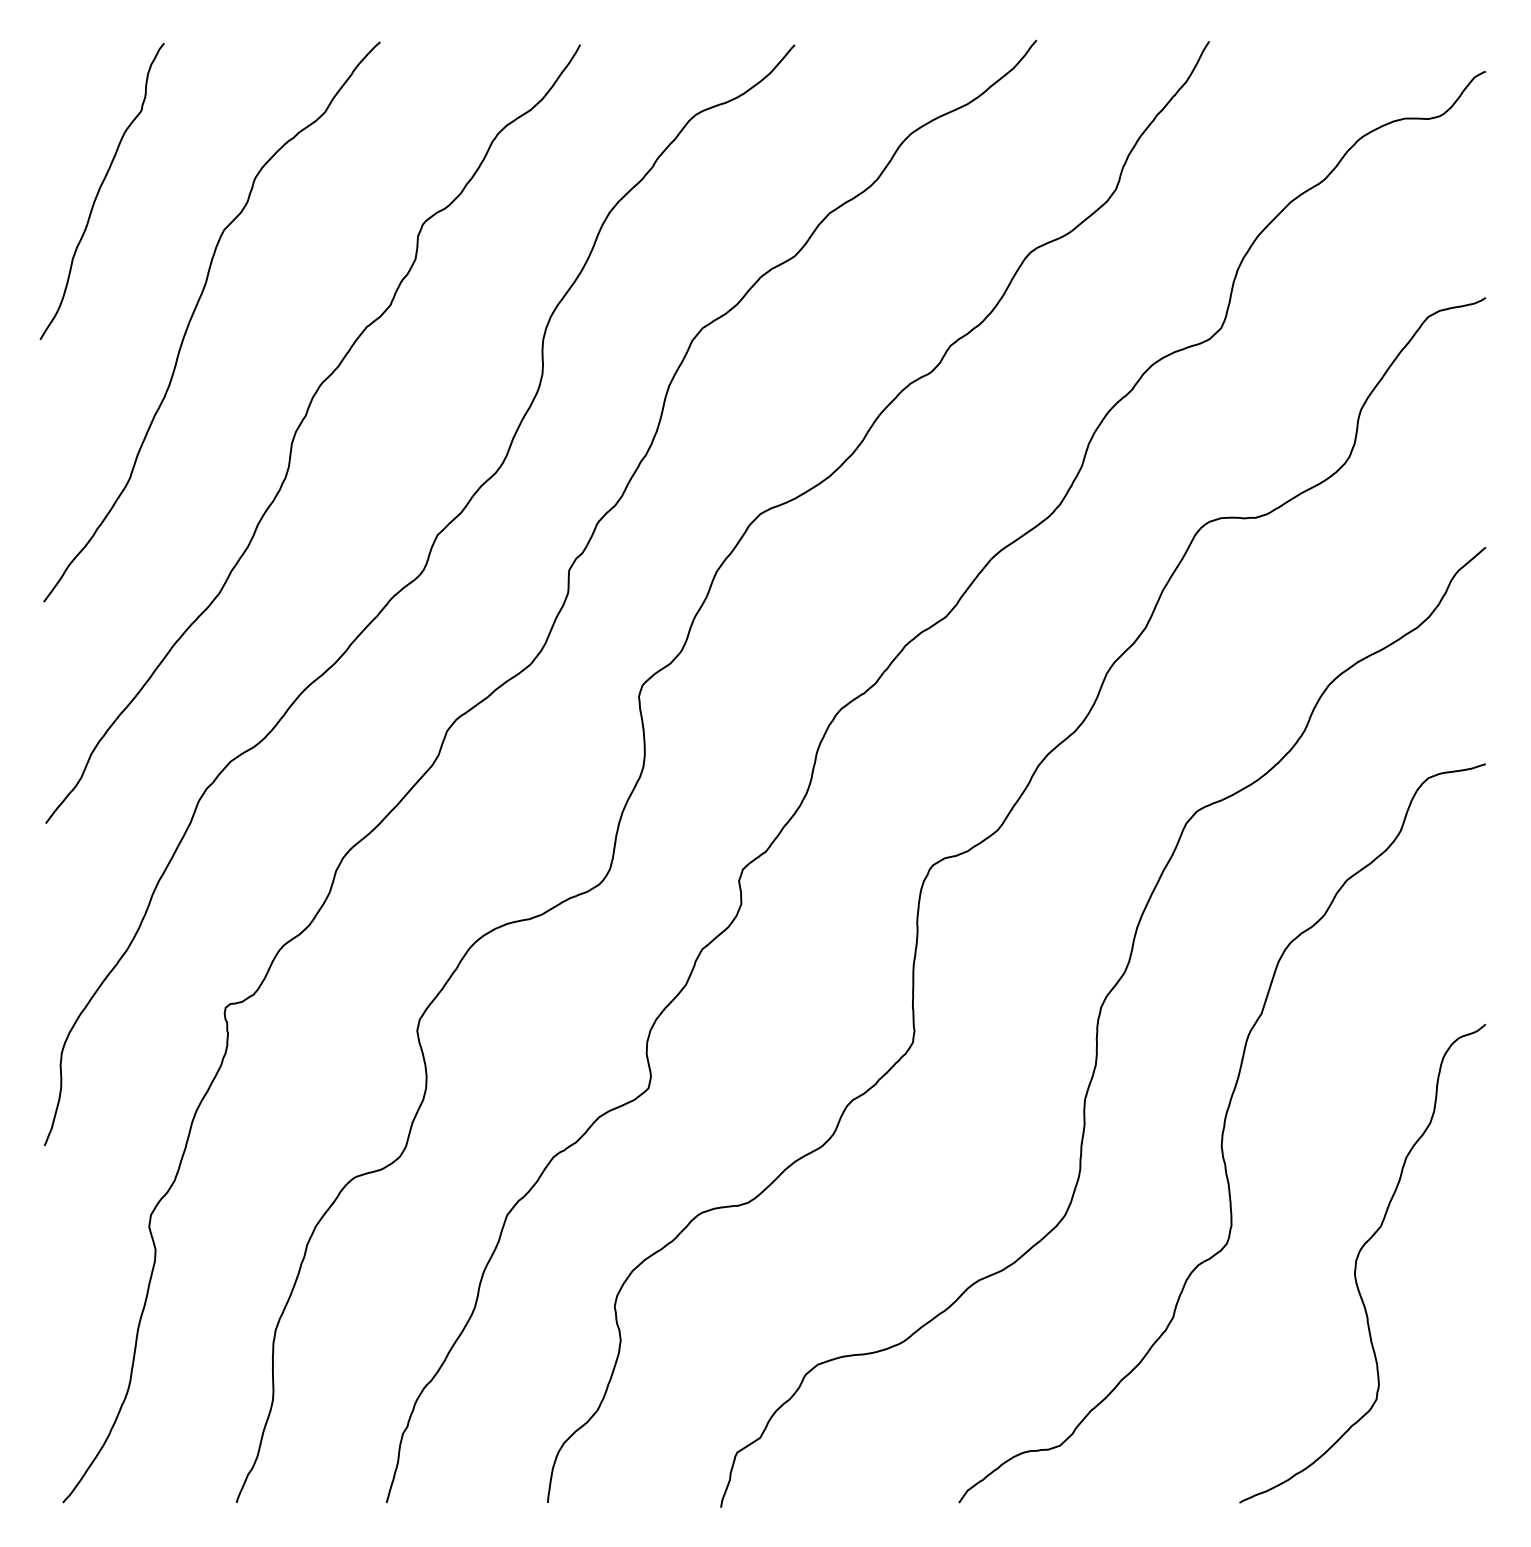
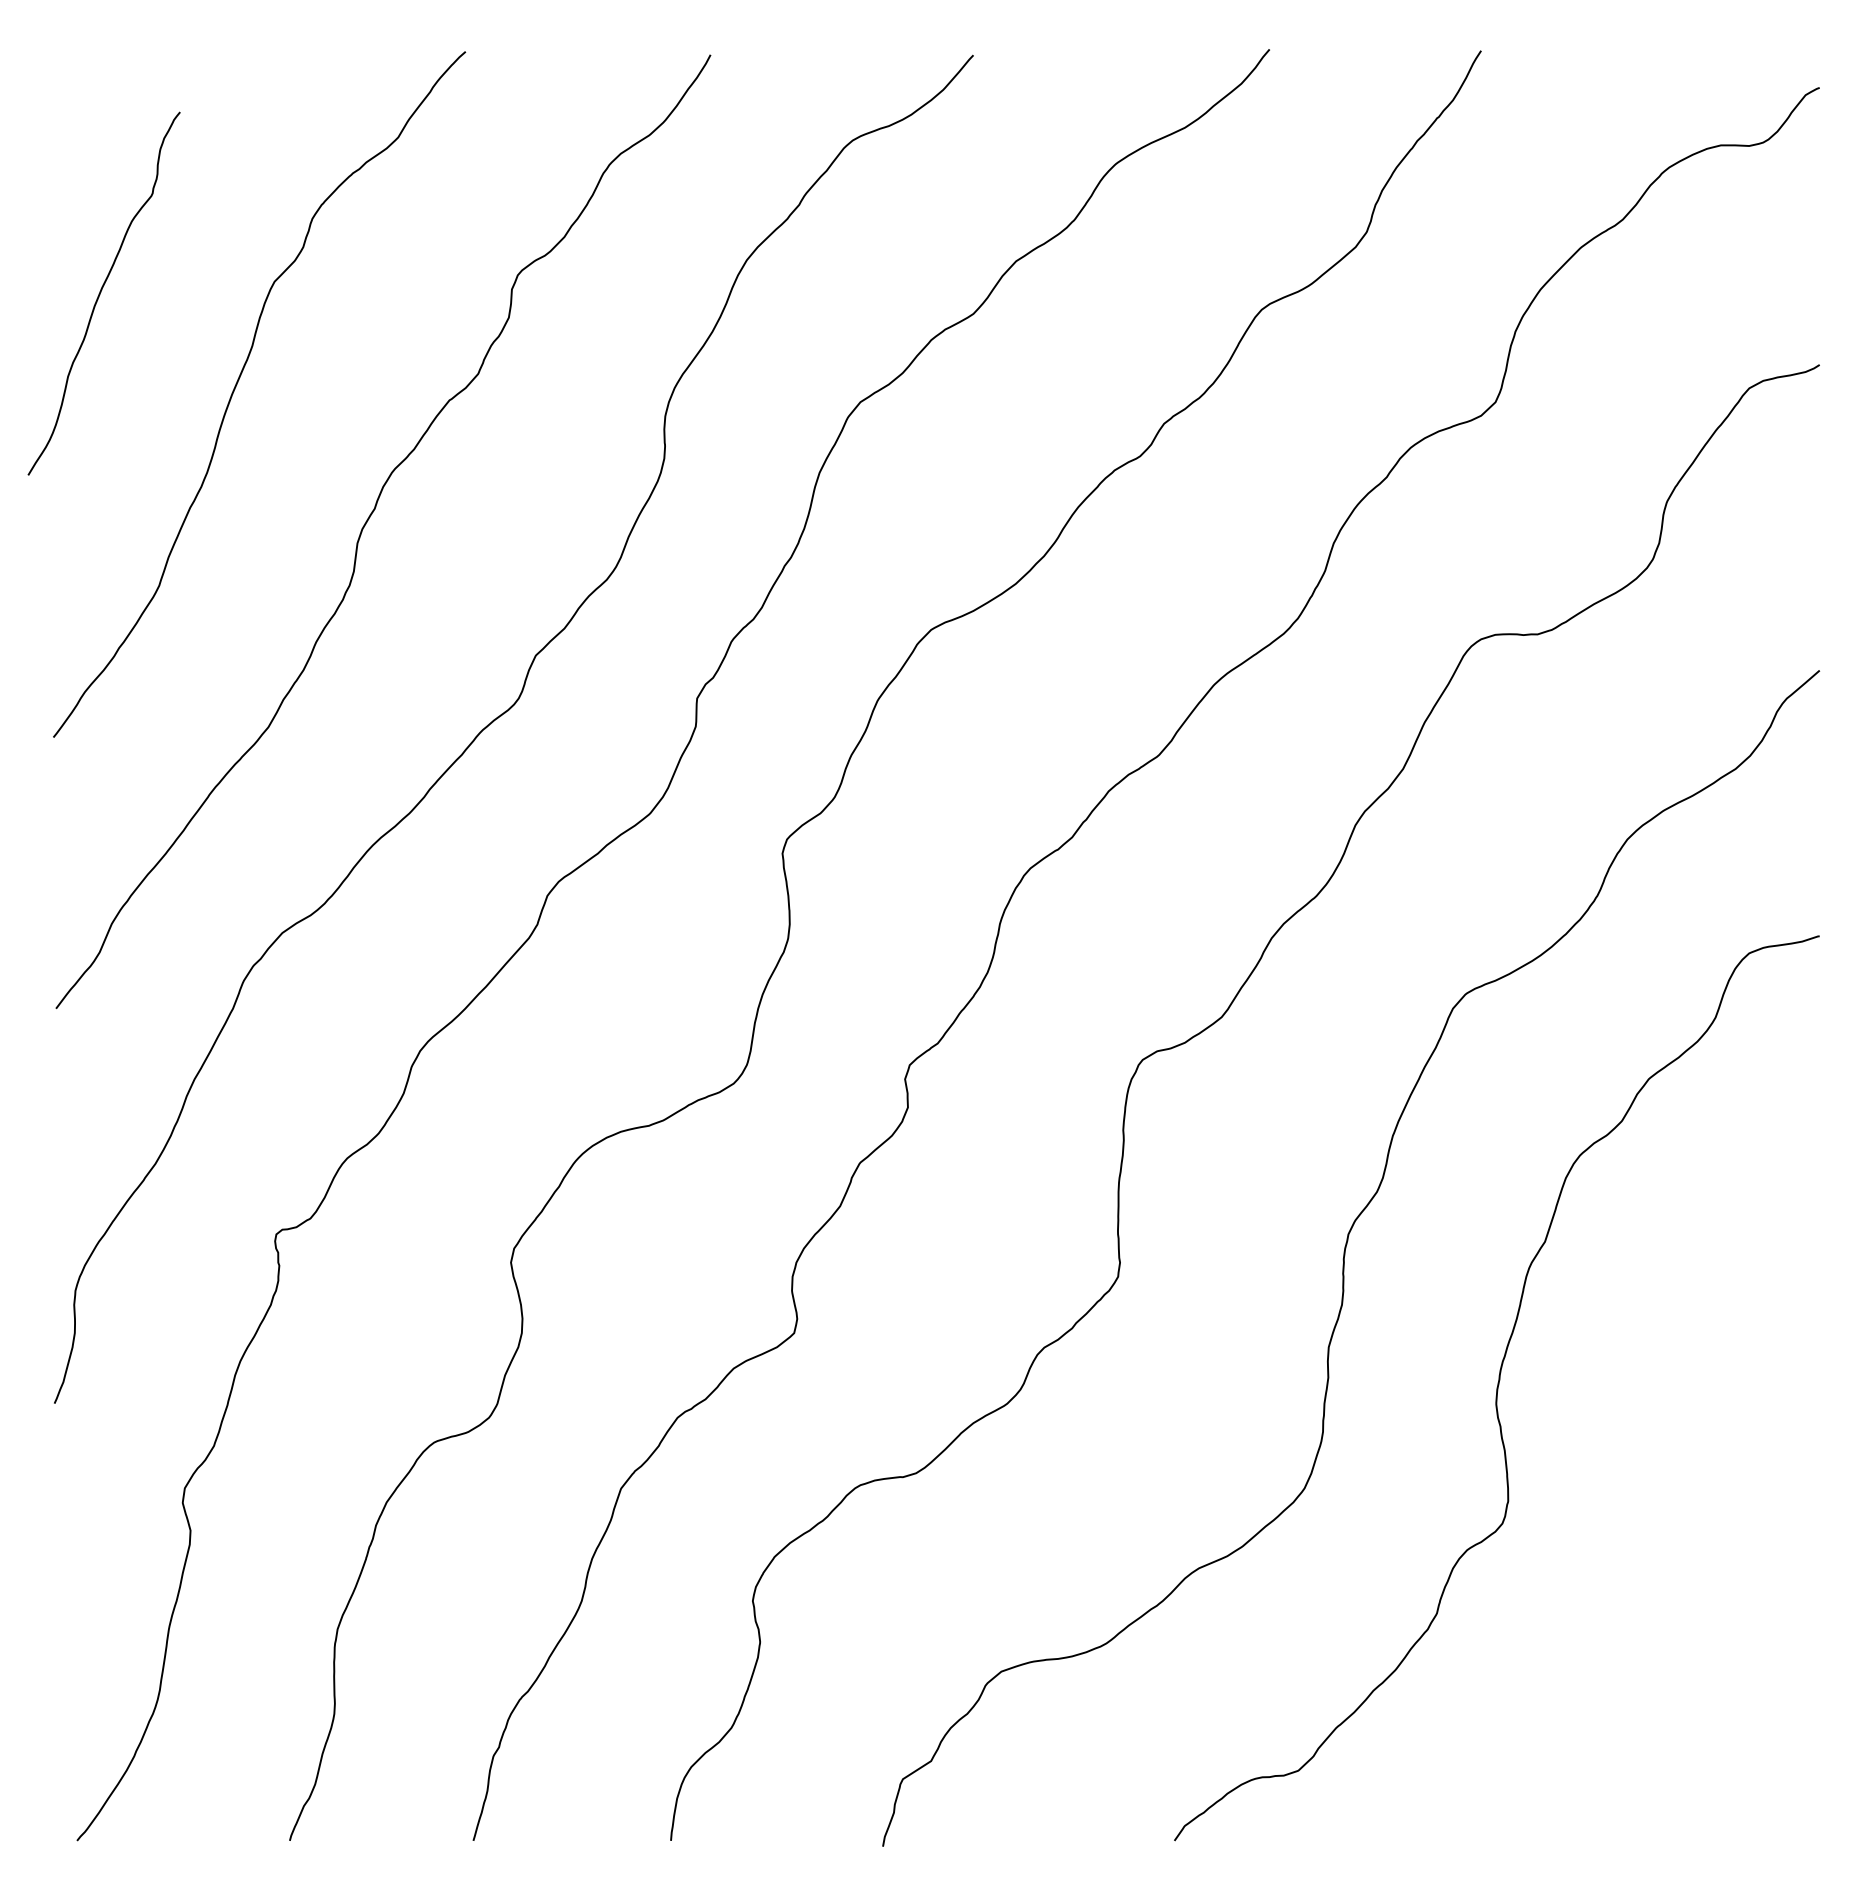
curve: (100, 190) -> (101, 292), moved
curve: (1356, 1263) -> (1661, 1547), removed

